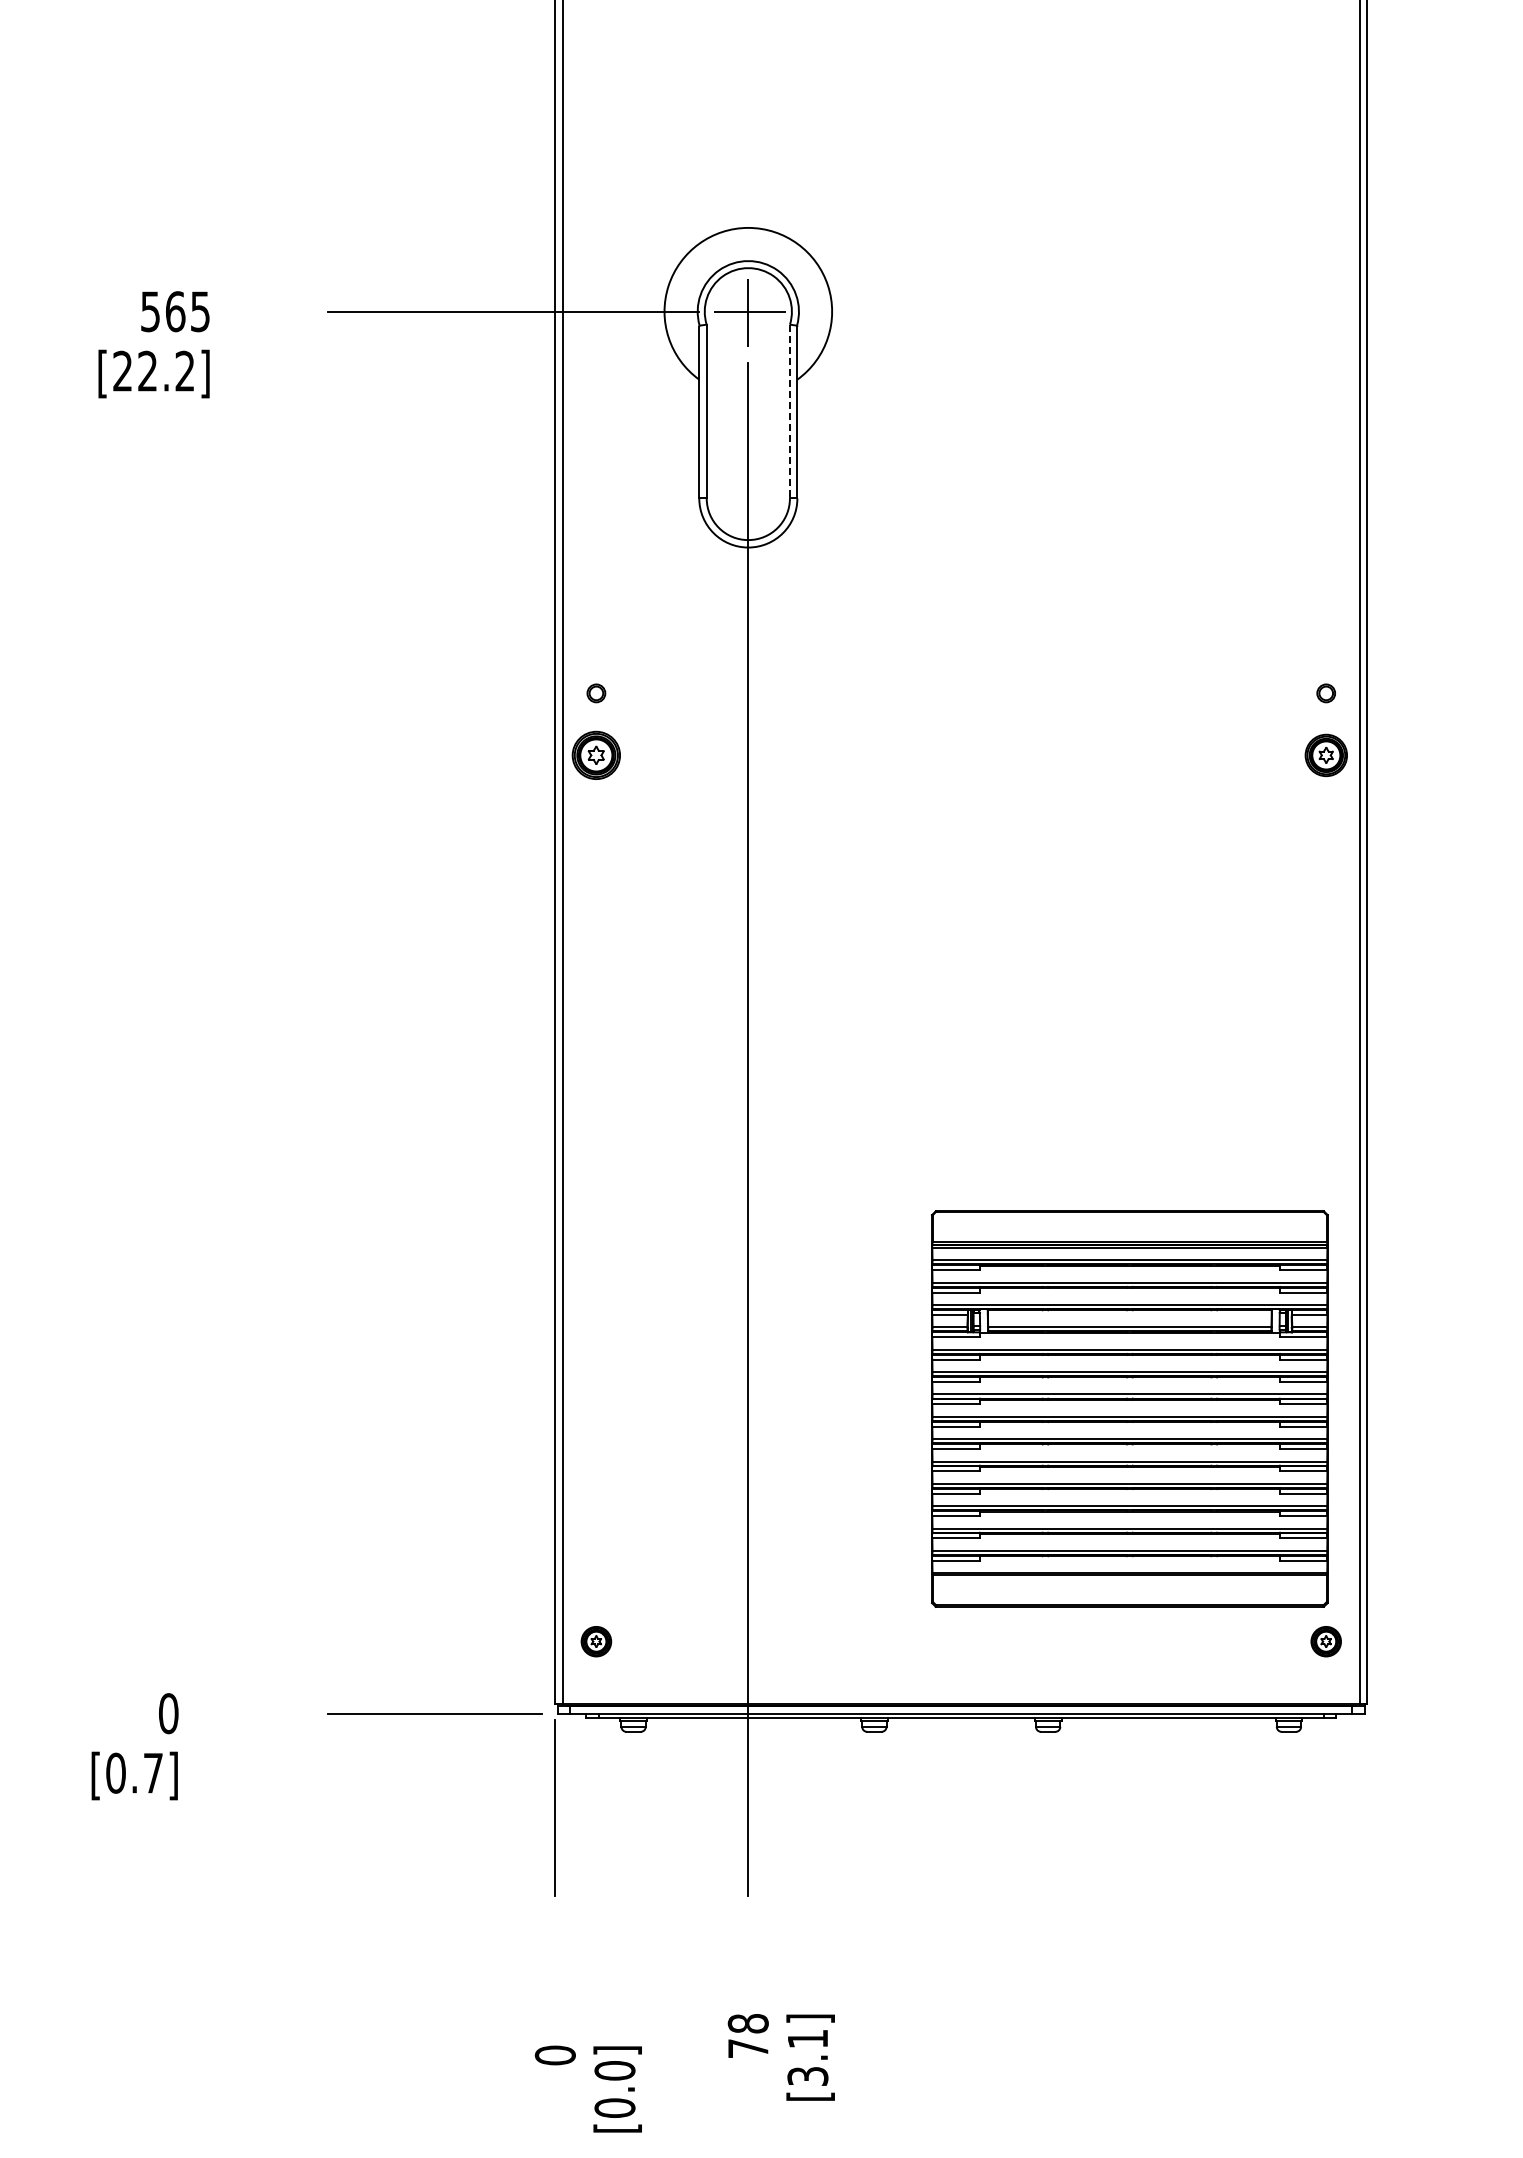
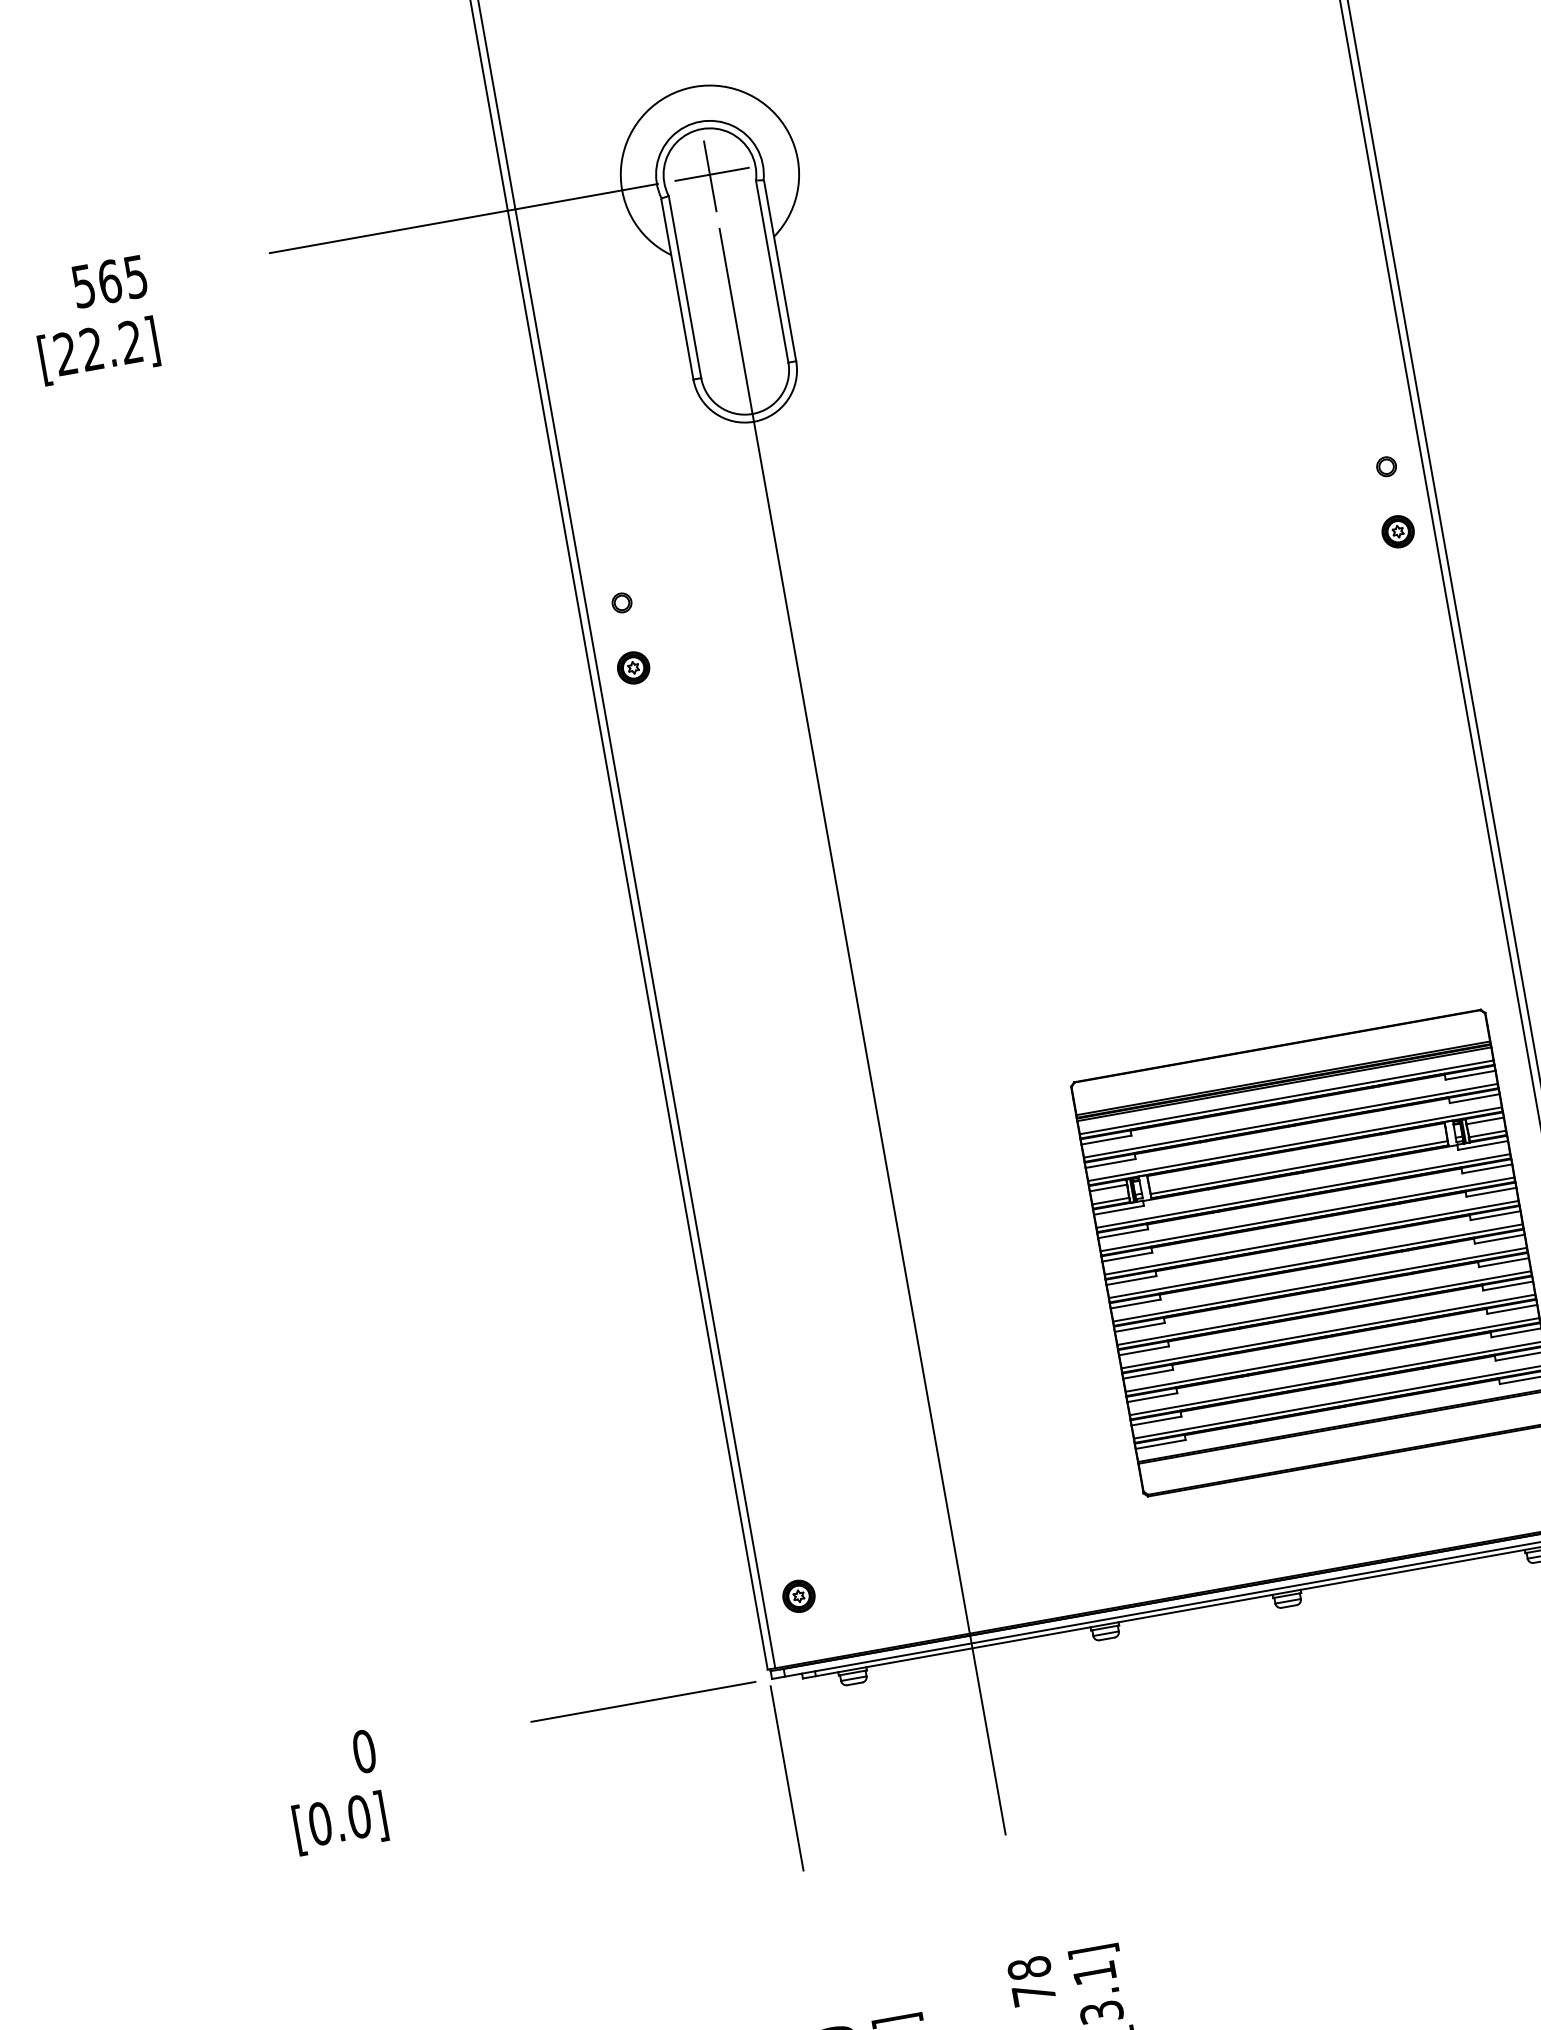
line: (789, 411) -> (771, 271), dashed -> solid
part: (596, 755) -> (633, 667), size x0.62
part: (1325, 755) -> (1397, 531), size x0.71
text: (153, 1772) -> (359, 1816), [0.7] -> [0.0]

